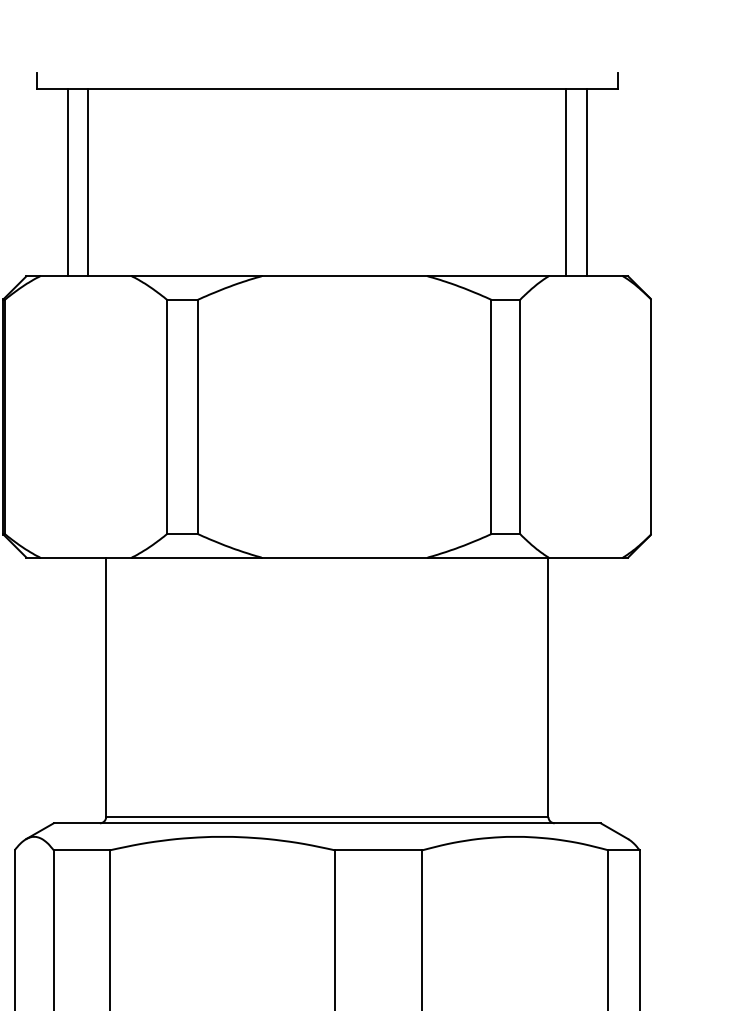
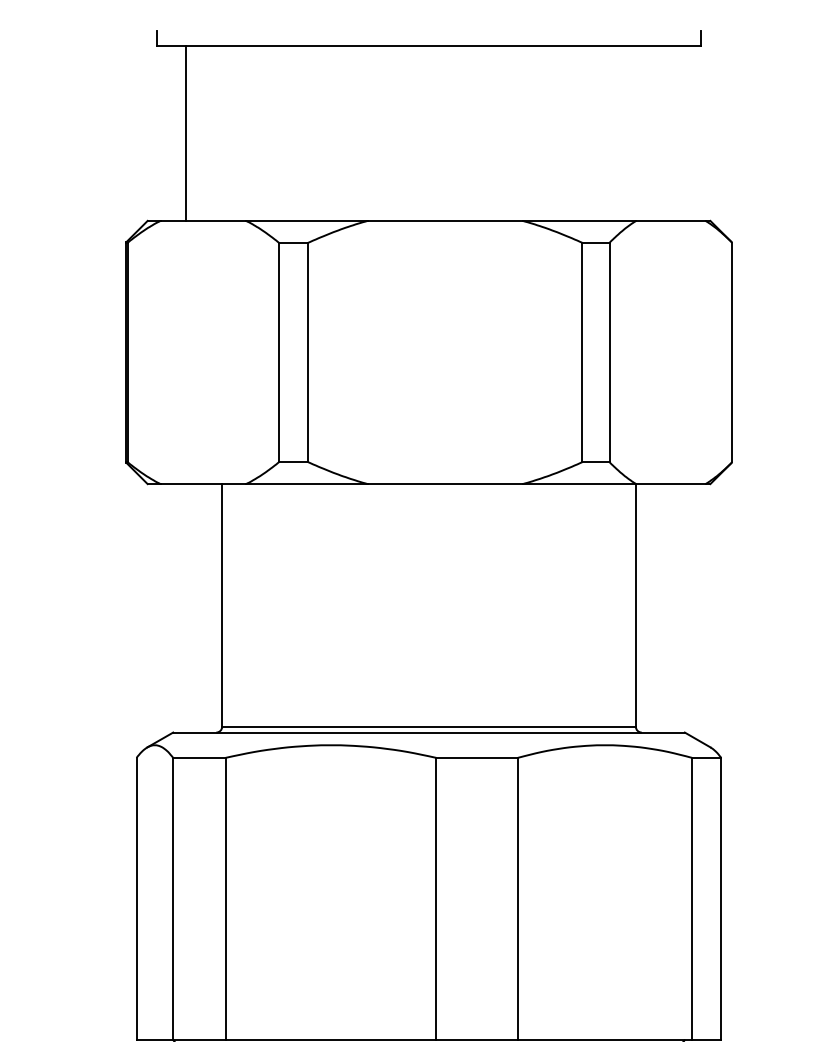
line: (88, 181) -> (205, 132), removed
line: (566, 181) -> (652, 132), removed
line: (586, 181) -> (671, 132), removed

